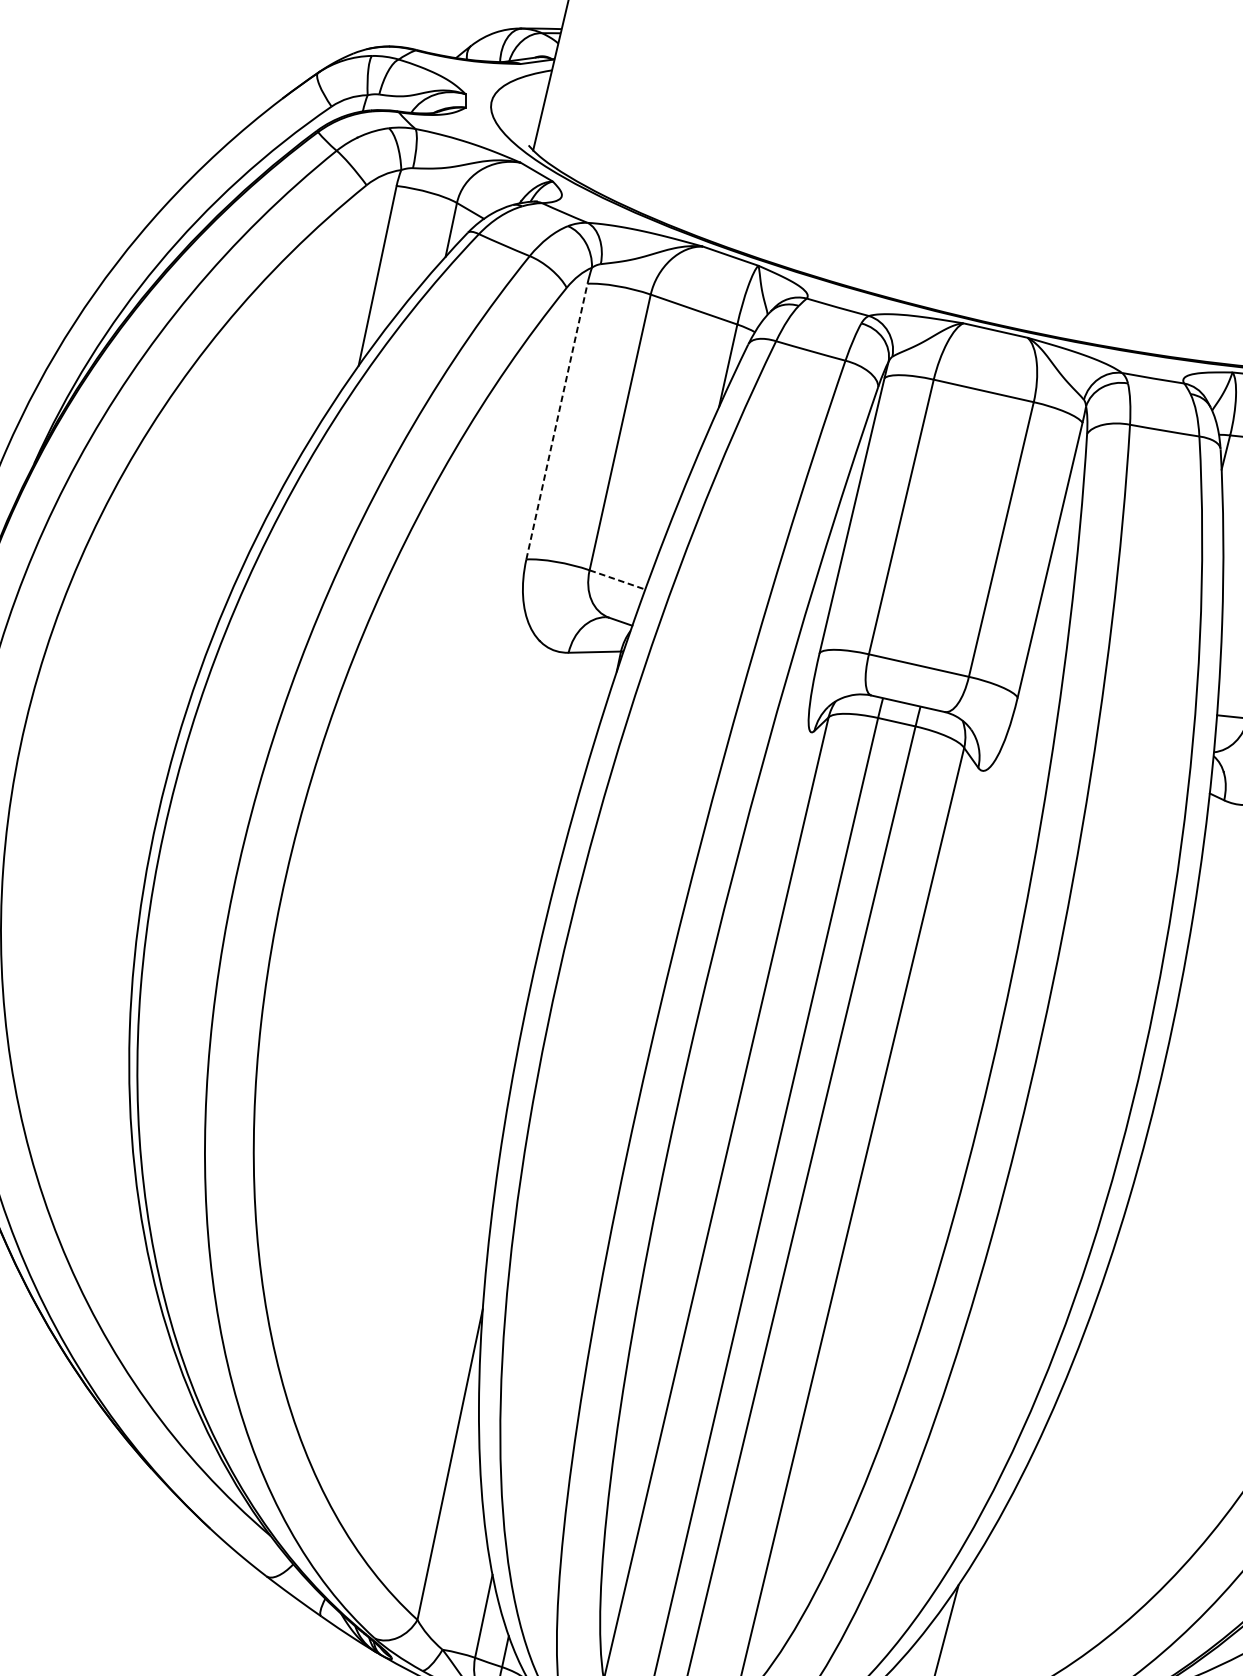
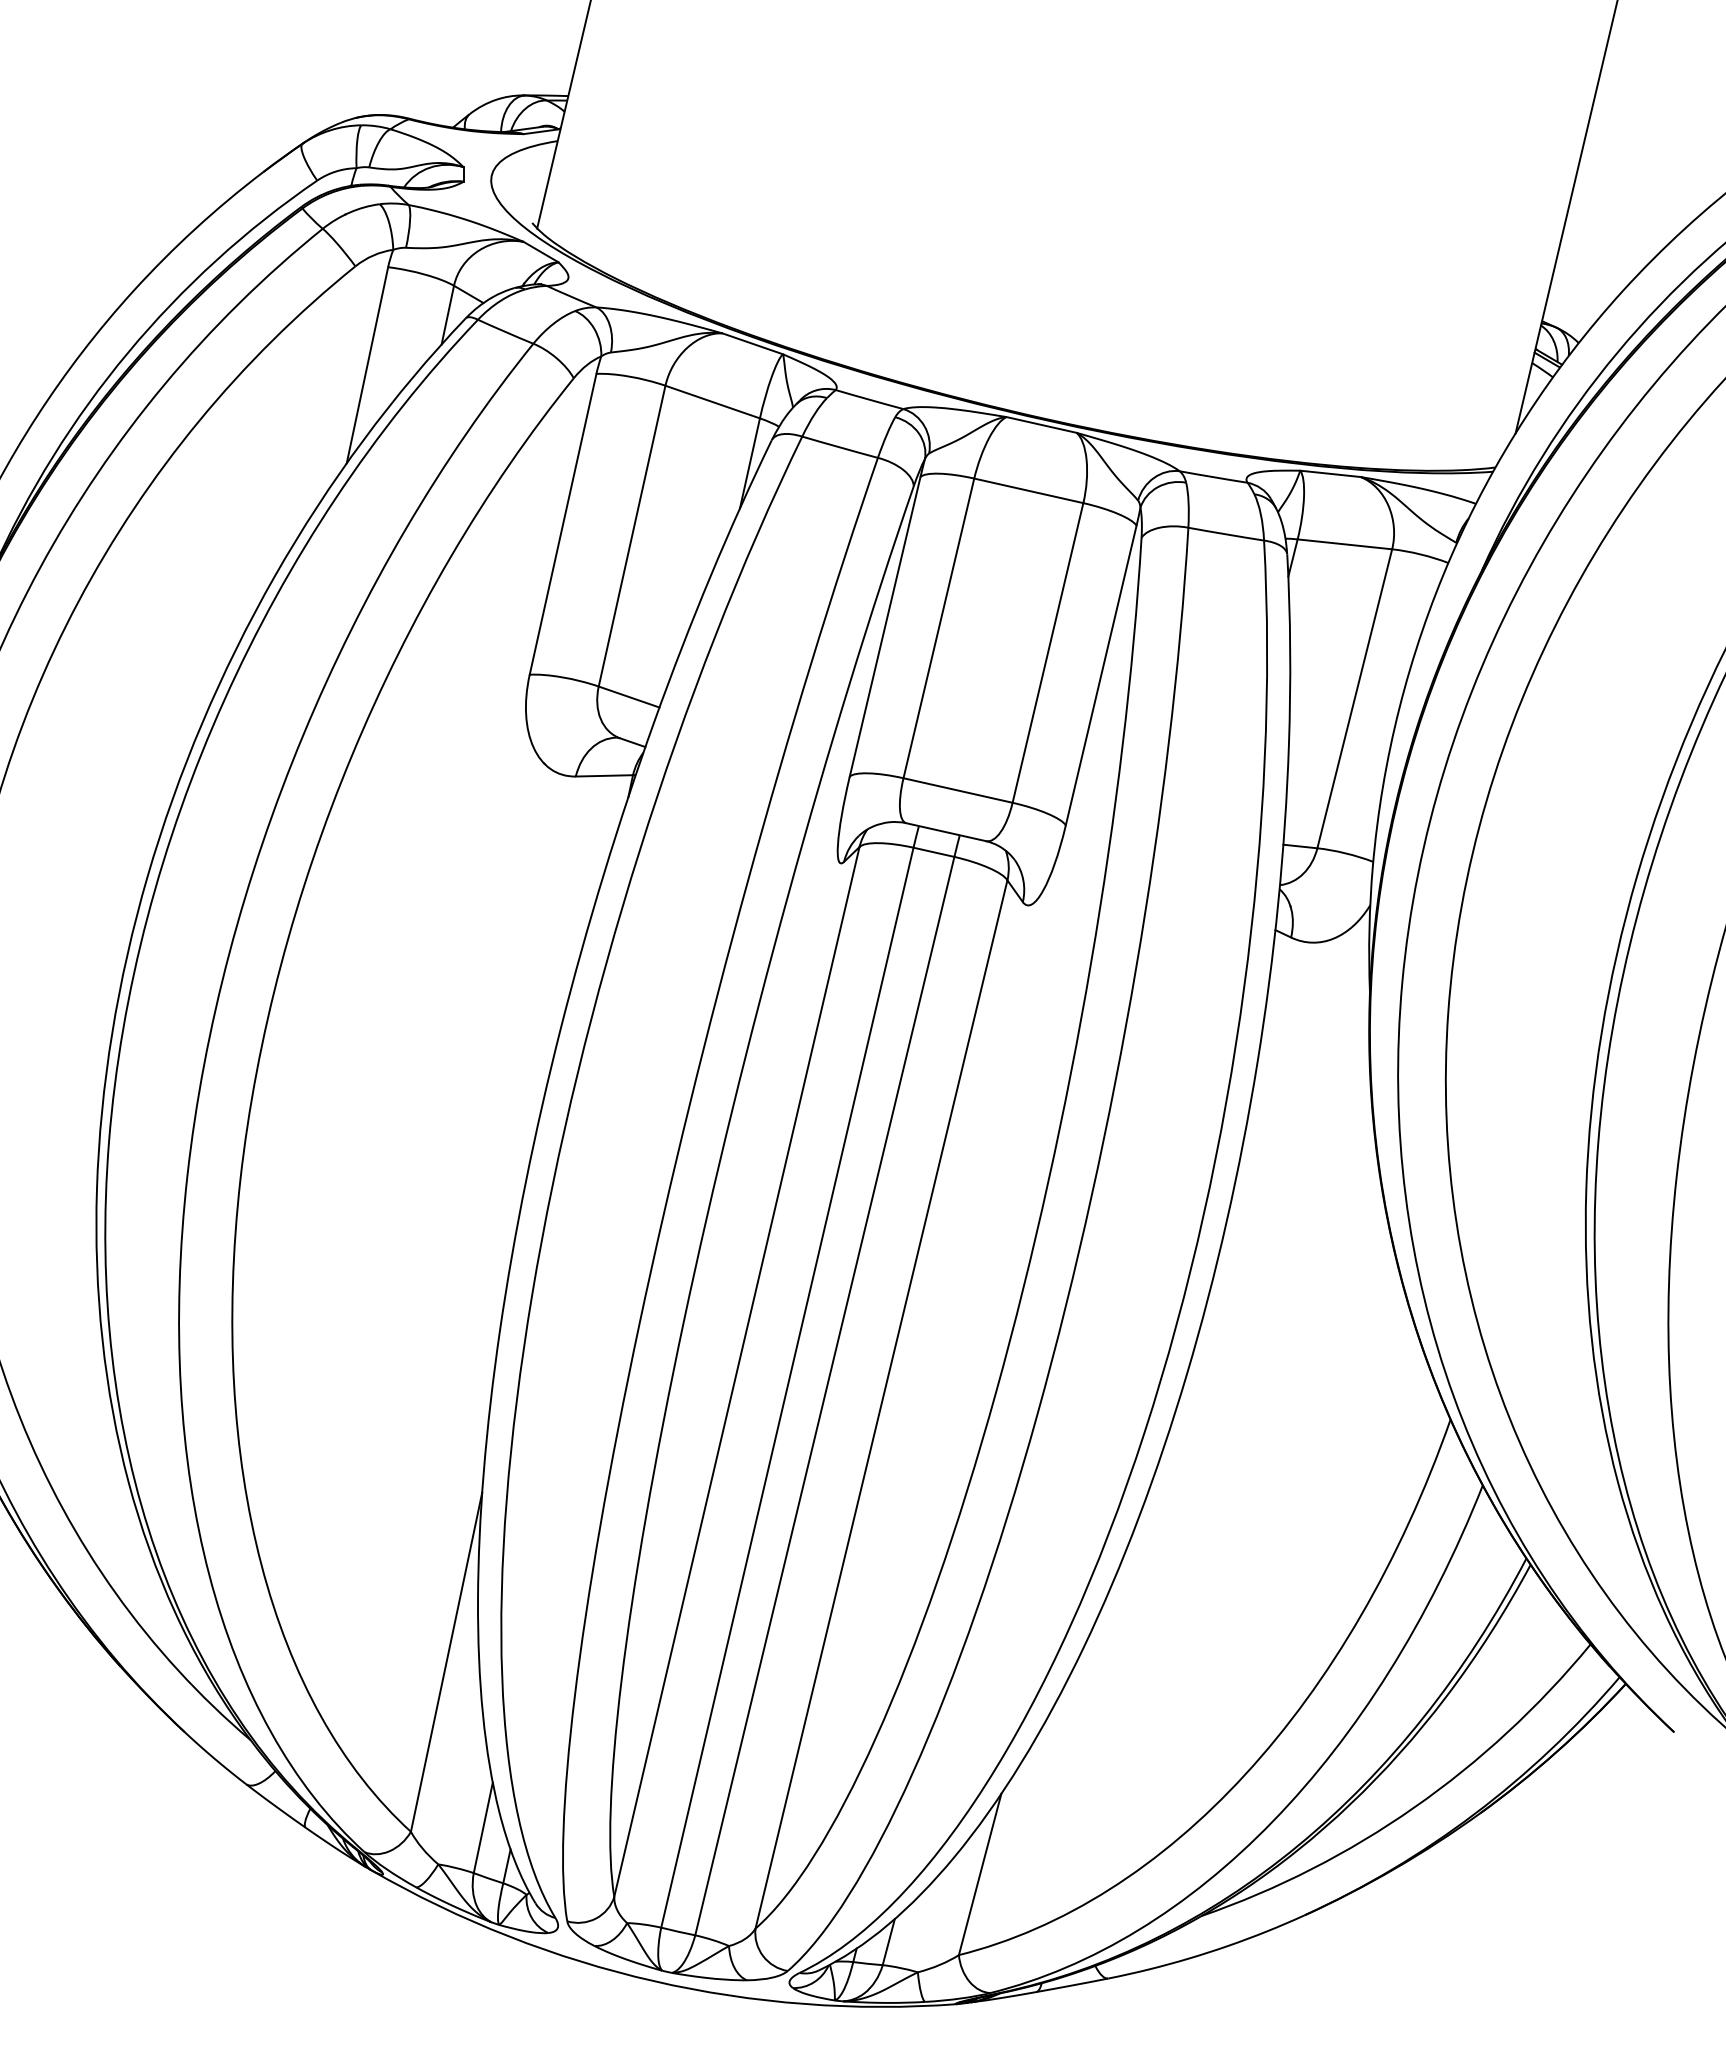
line: (557, 420) -> (563, 523), dashed -> solid
line: (617, 580) -> (629, 697), dashed -> solid

